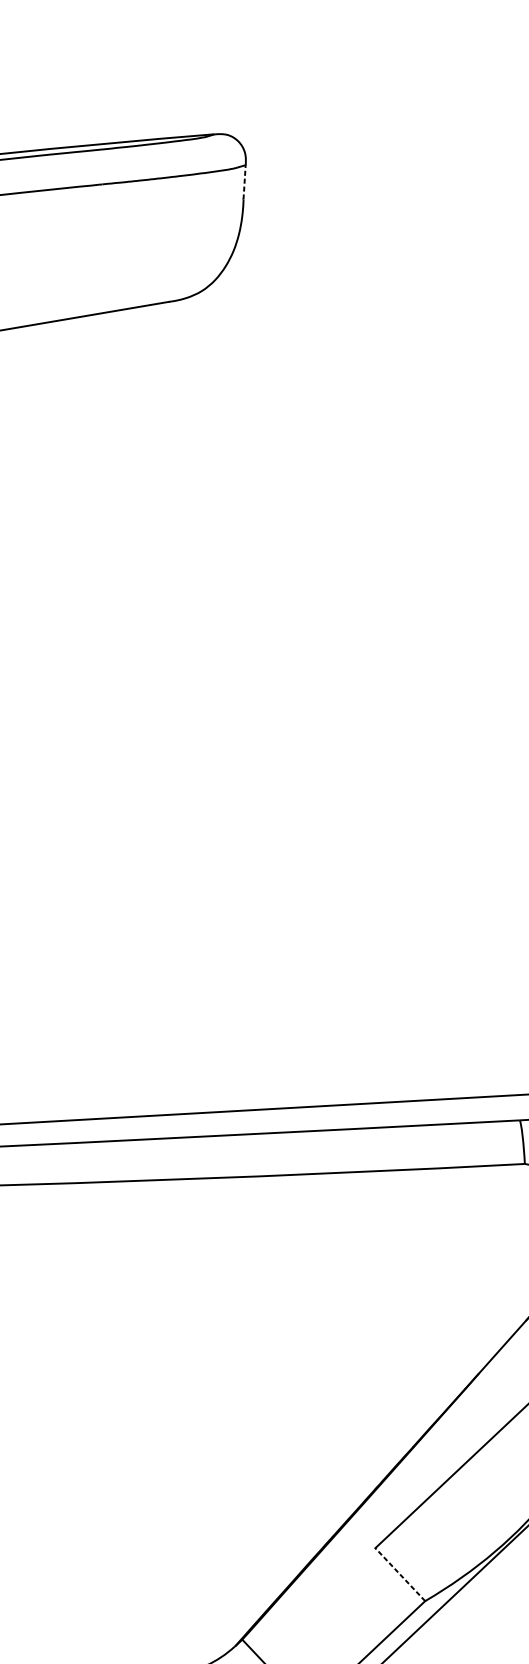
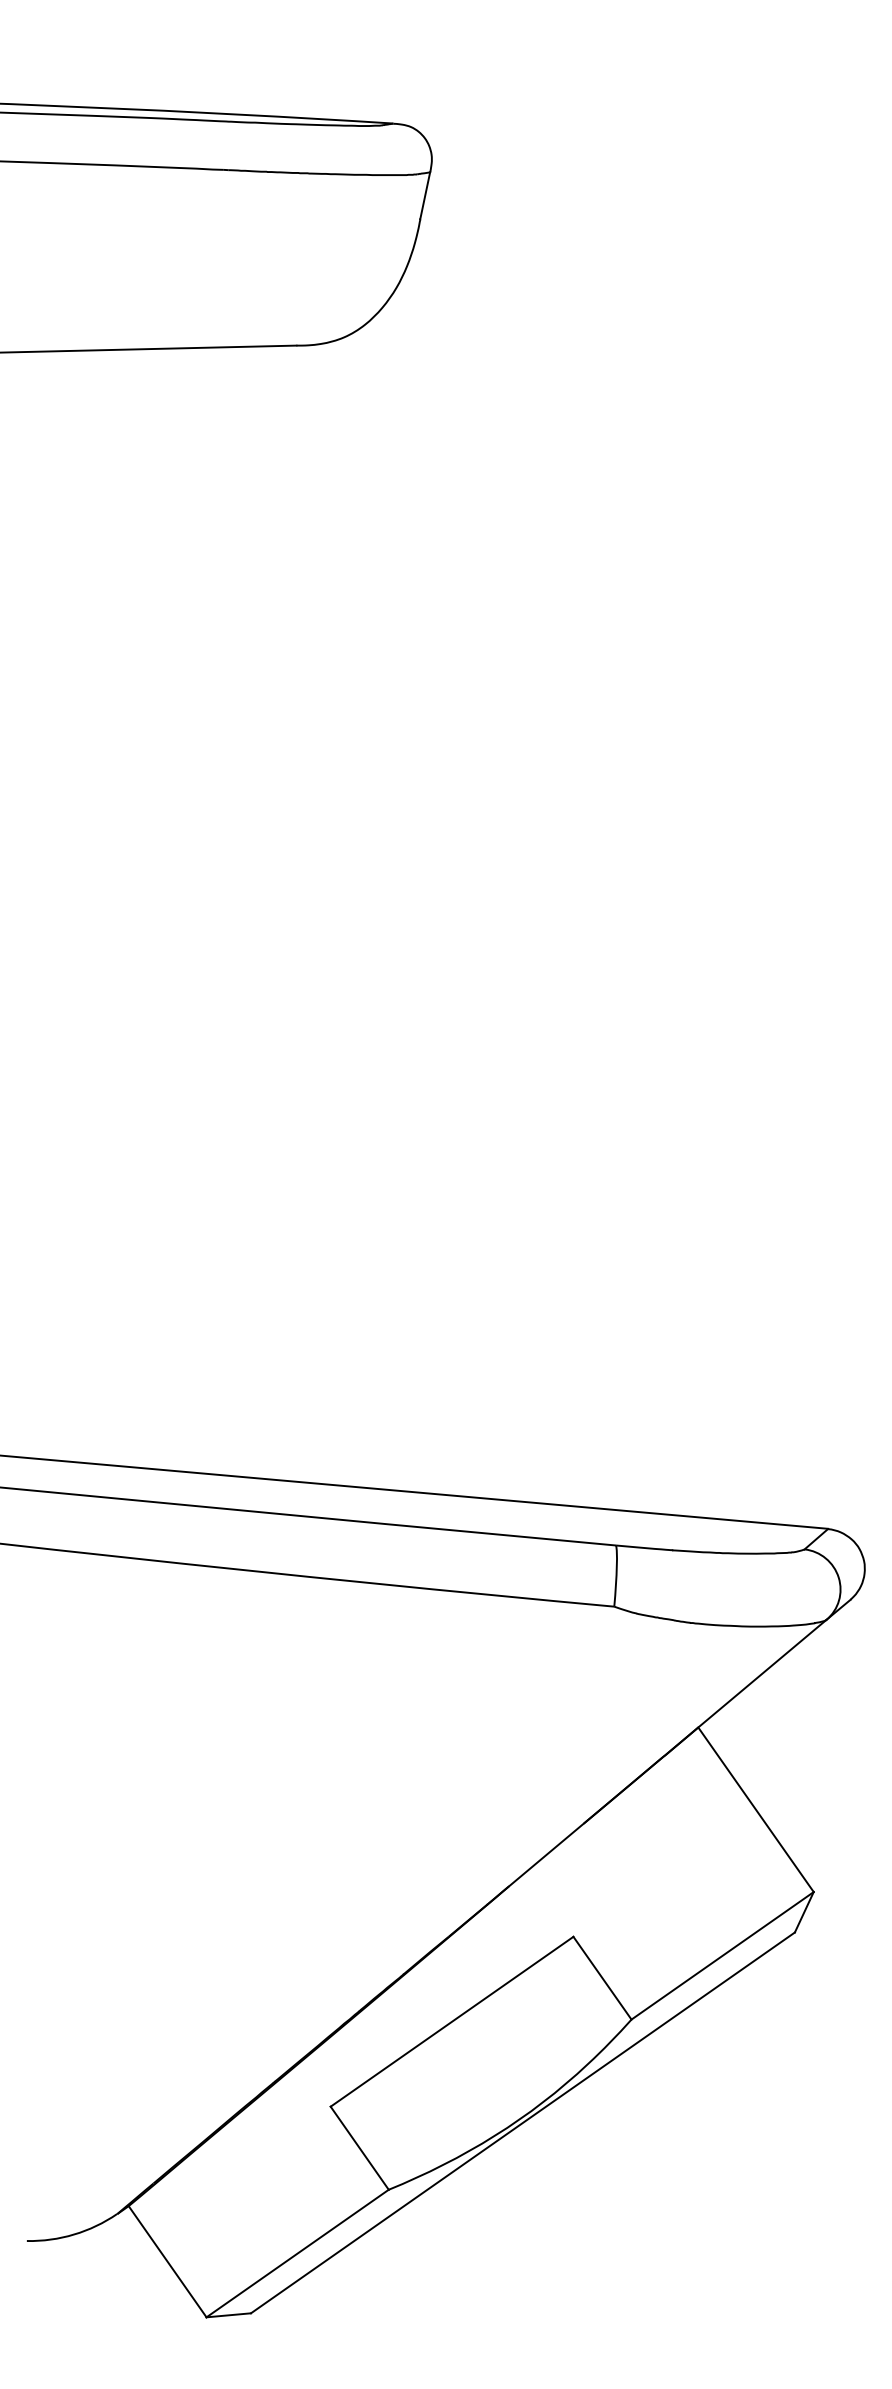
line: (244, 182) -> (425, 195), dashed -> solid
line: (400, 1574) -> (359, 2148), dashed -> solid

